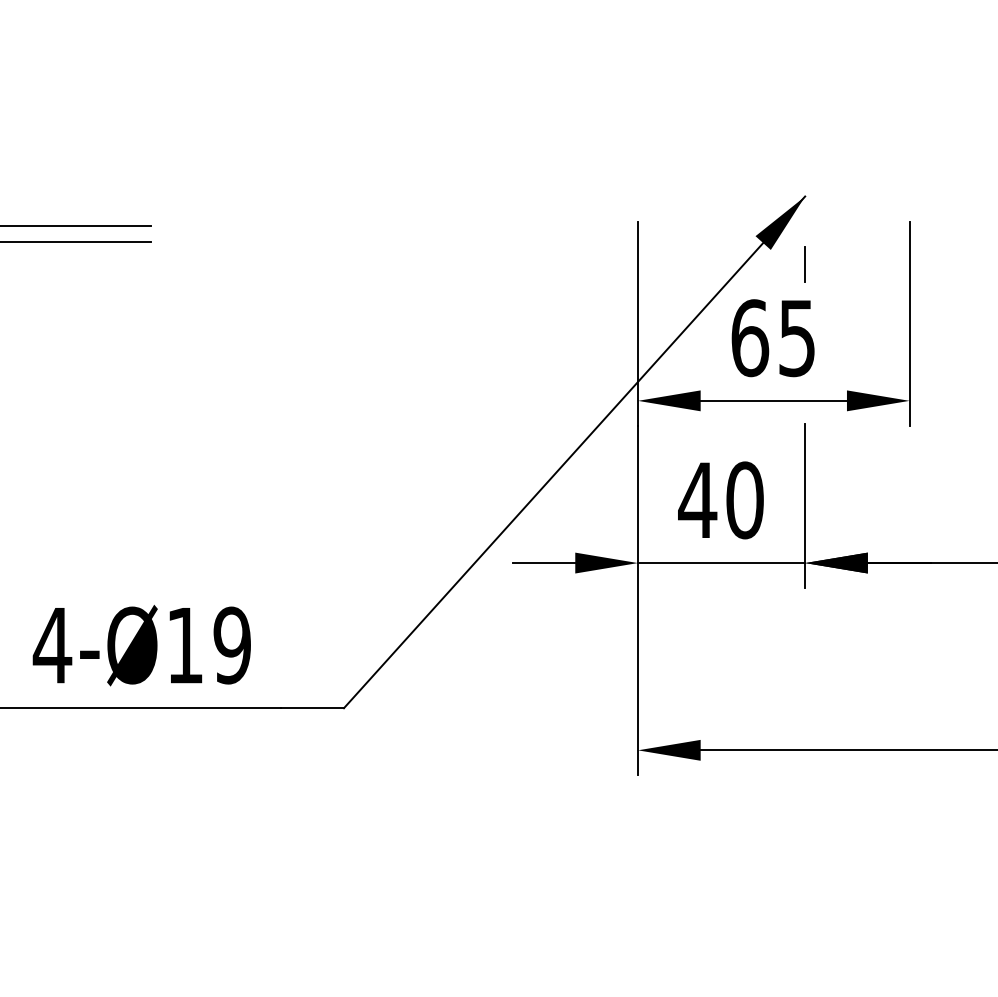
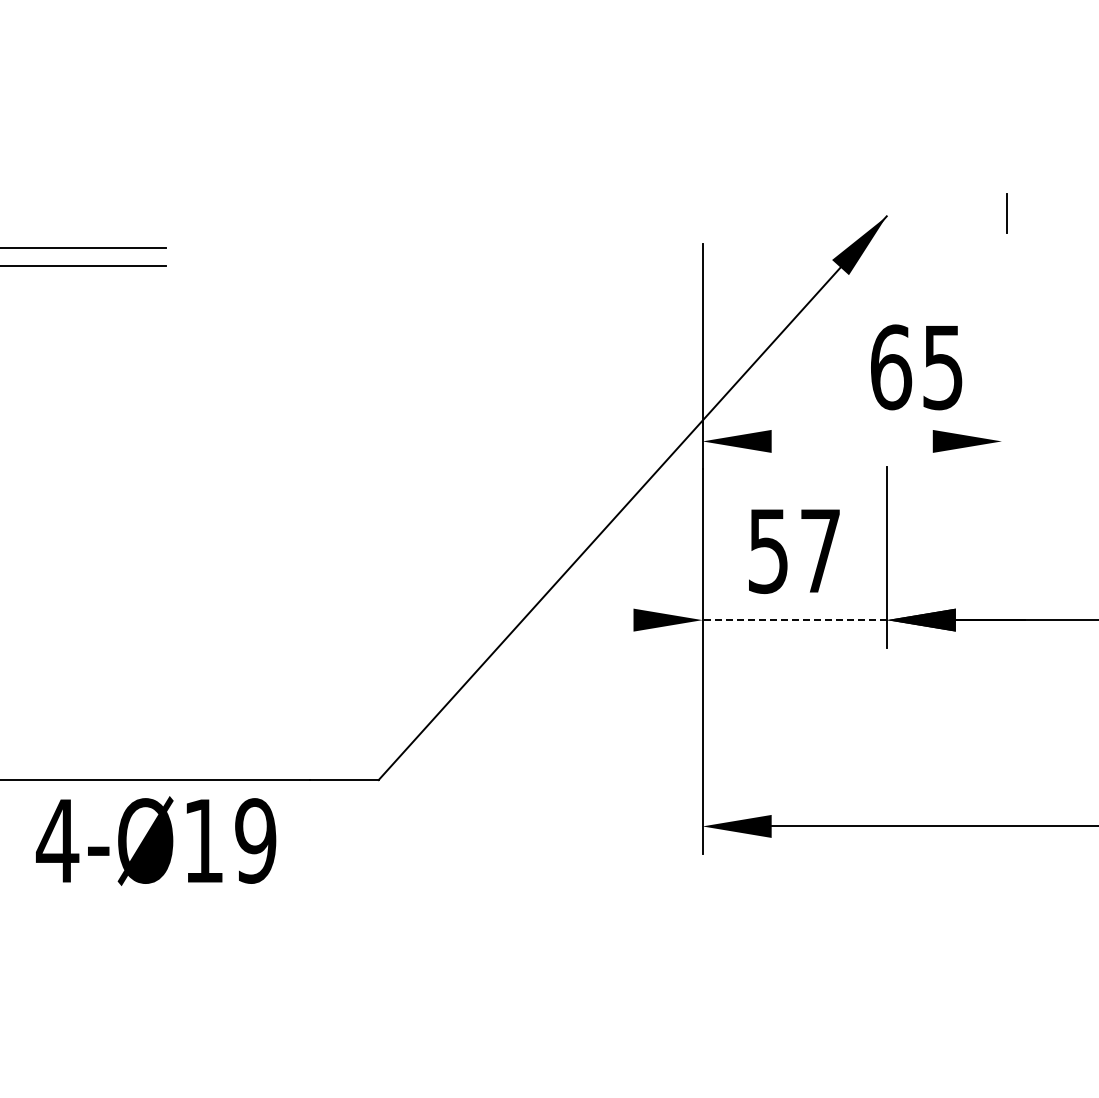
line: (804, 264) -> (1006, 213), moved
line: (909, 323) -> (1001, 356), removed
text: (773, 338) -> (916, 367), moved
line: (773, 400) -> (851, 441), removed
text: (720, 500) -> (793, 551), 40 -> 57
line: (543, 563) -> (598, 620), removed
line: (721, 563) -> (794, 620), solid -> dashed
text: (142, 645) -> (156, 840), moved

